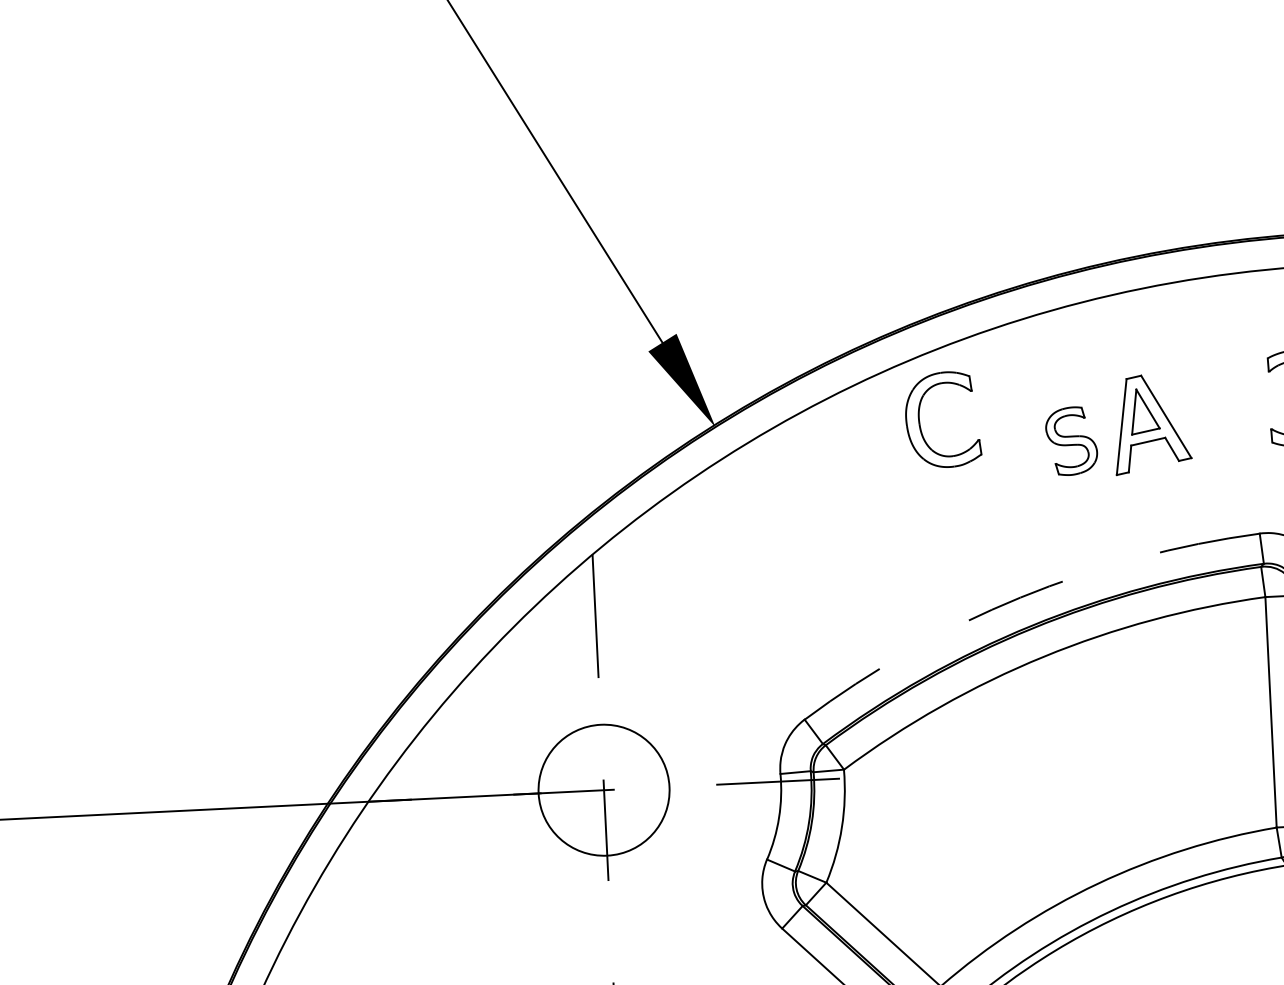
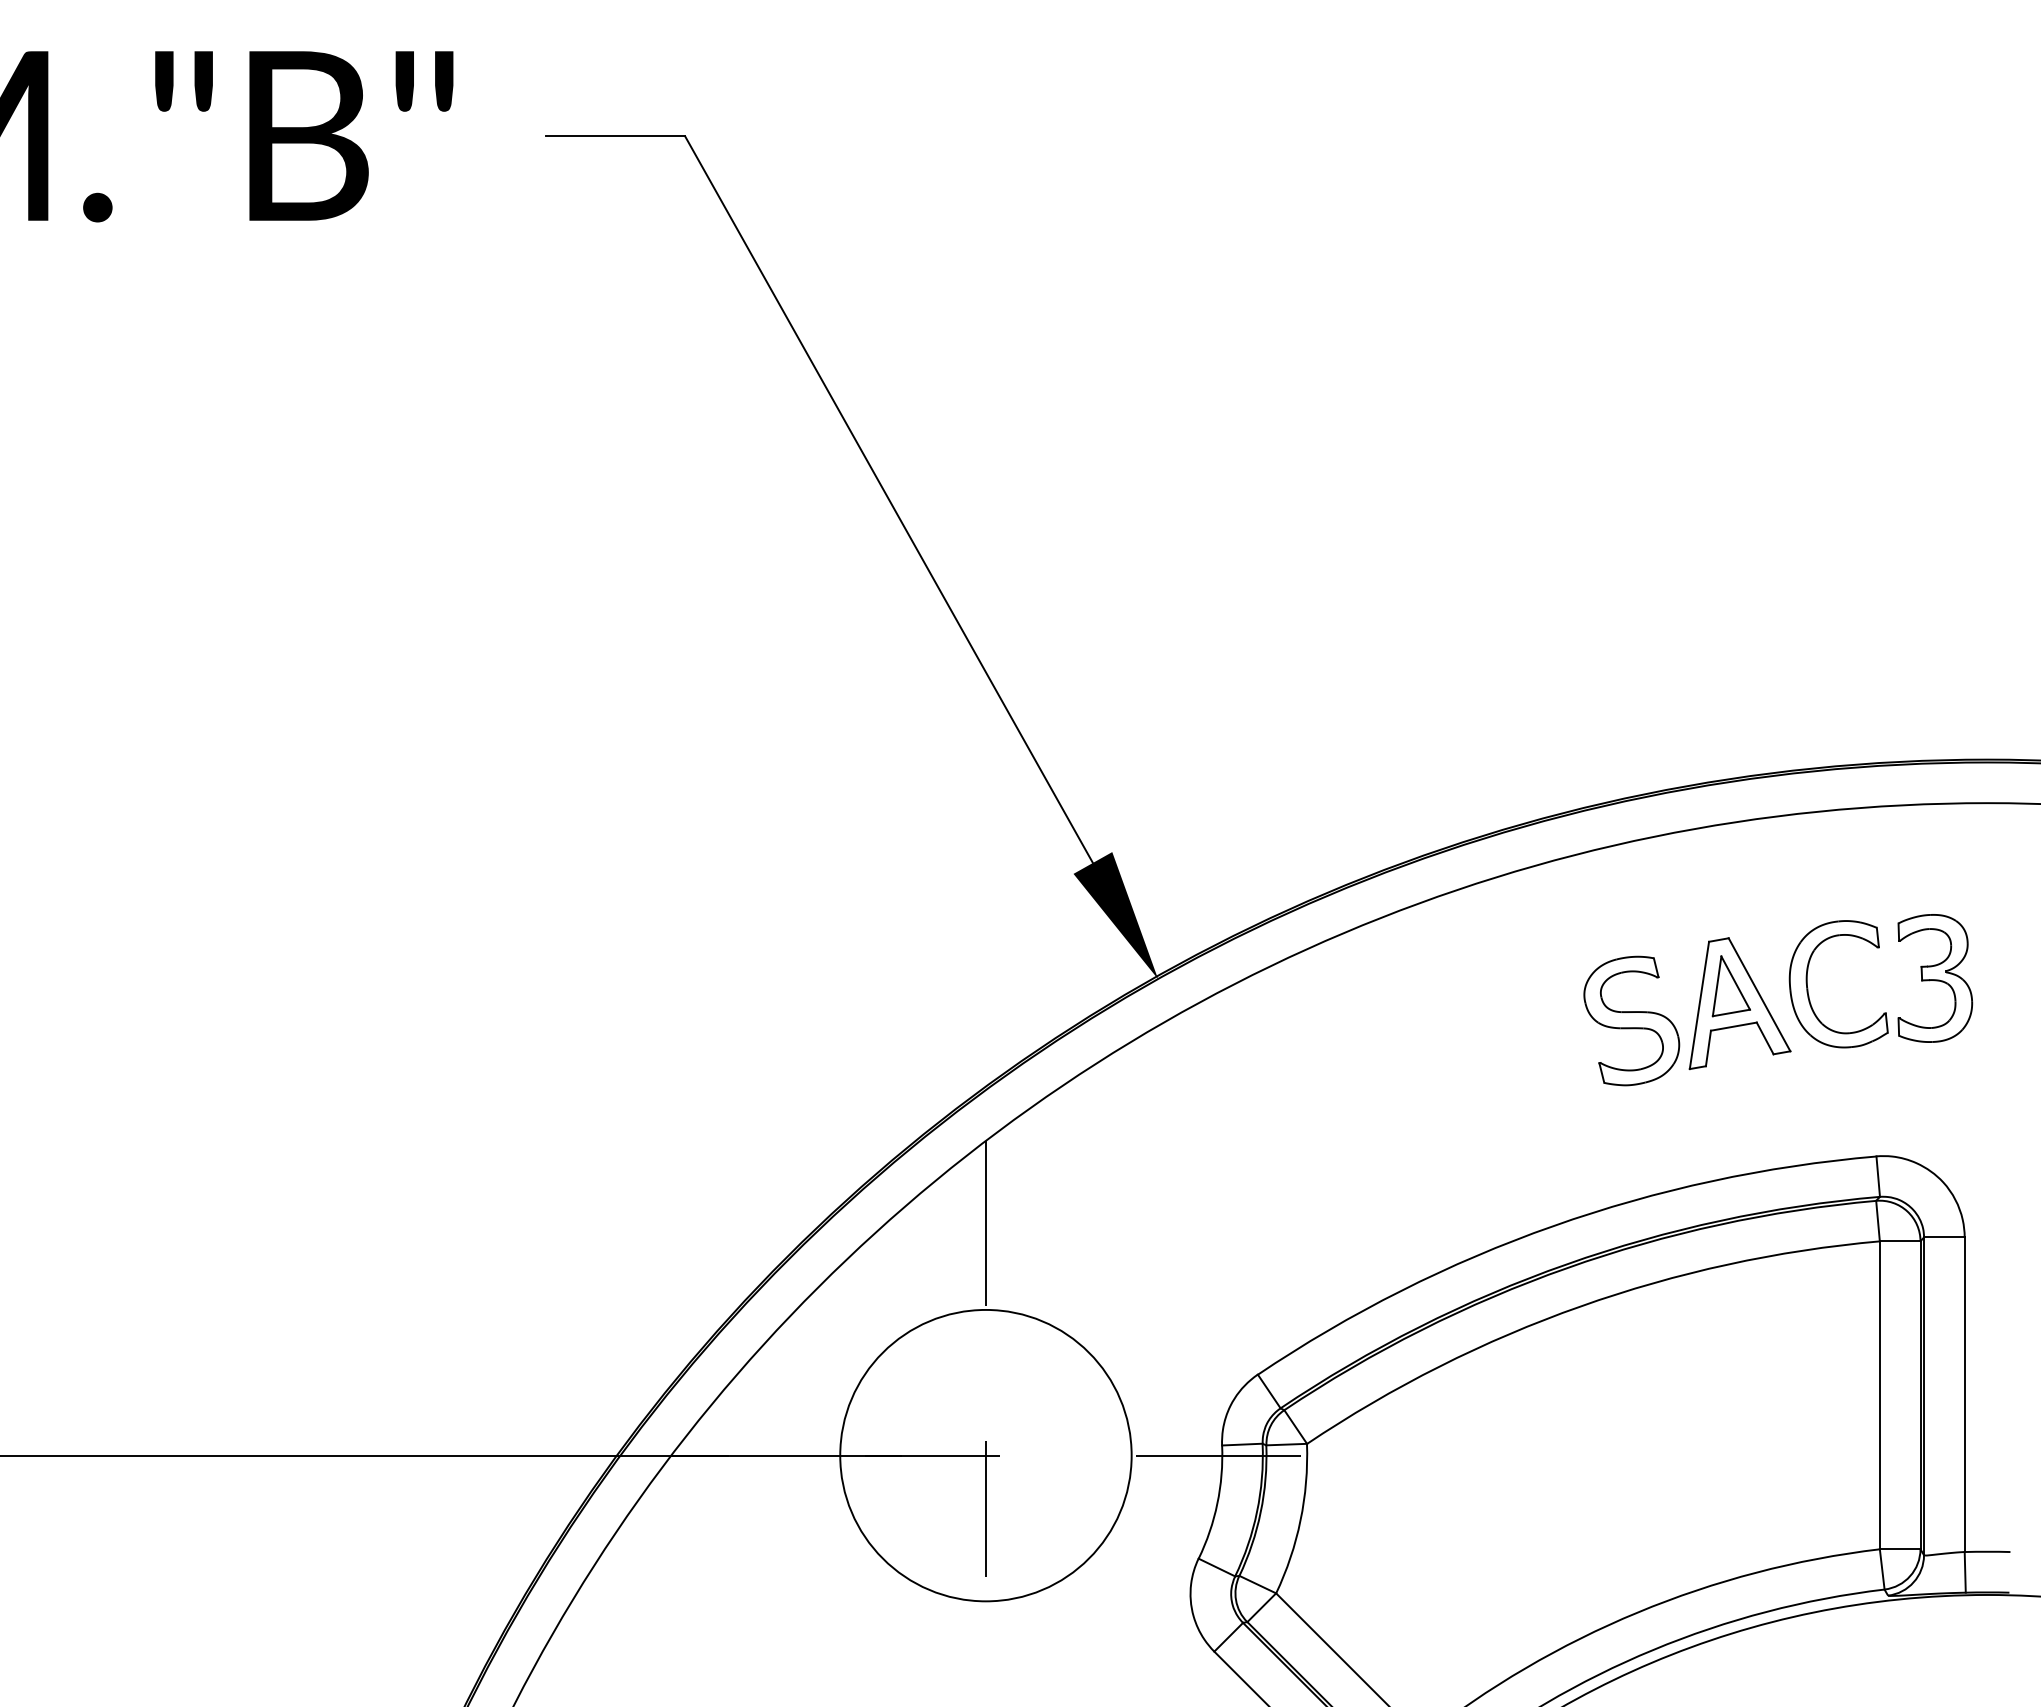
part: (920, 424) -> (1808, 988), moved
part: (1071, 440) -> (1631, 1020), size x1.43
arc: (1020, 597) -> (1553, 1226), dashed -> solid
circle: (603, 790) -> (985, 1455), size x1.67

